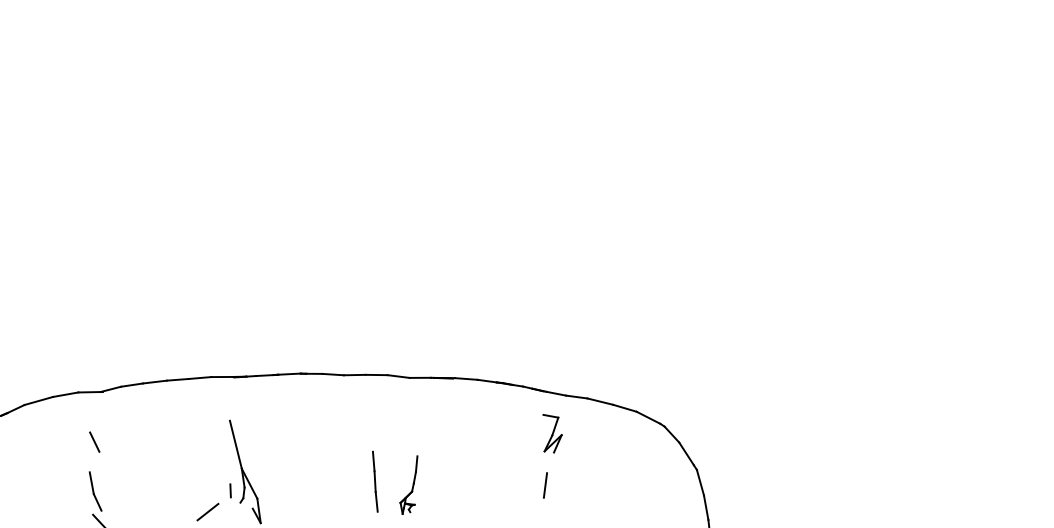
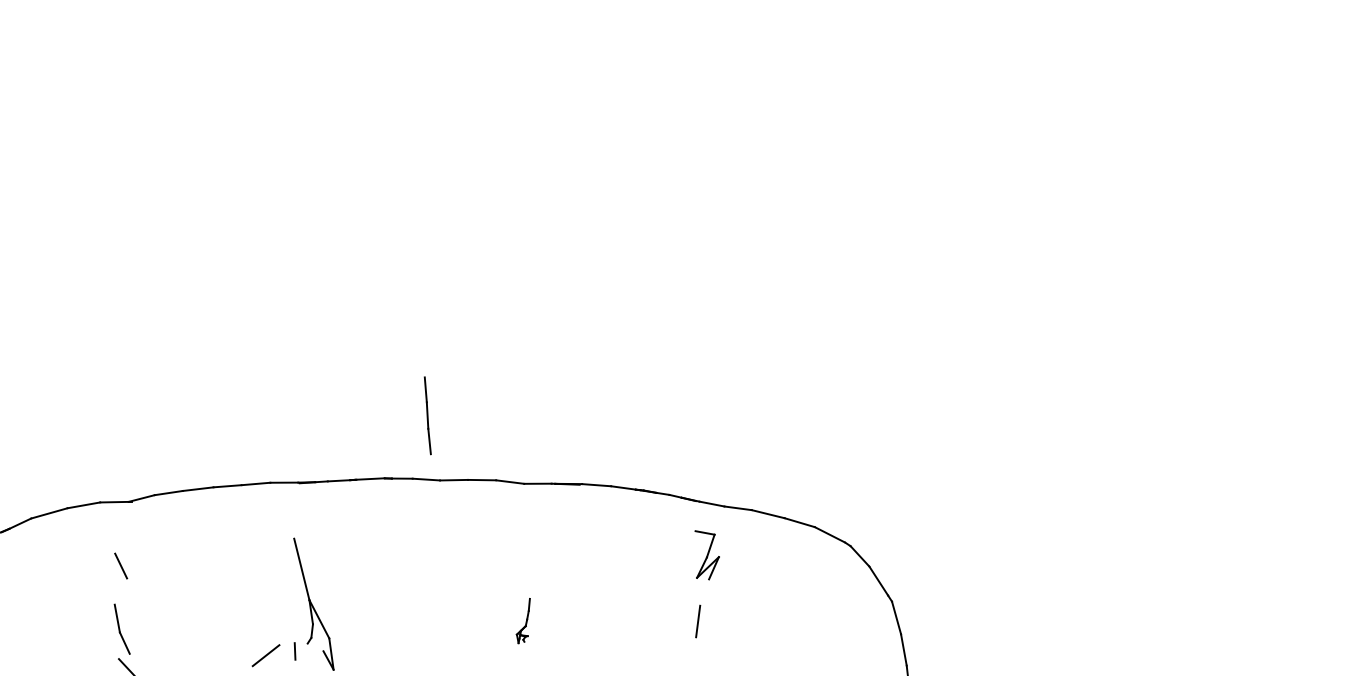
line: (375, 481) -> (428, 415), moved
part: (408, 484) -> (522, 620), size x0.6
line: (230, 490) -> (294, 651), moved

